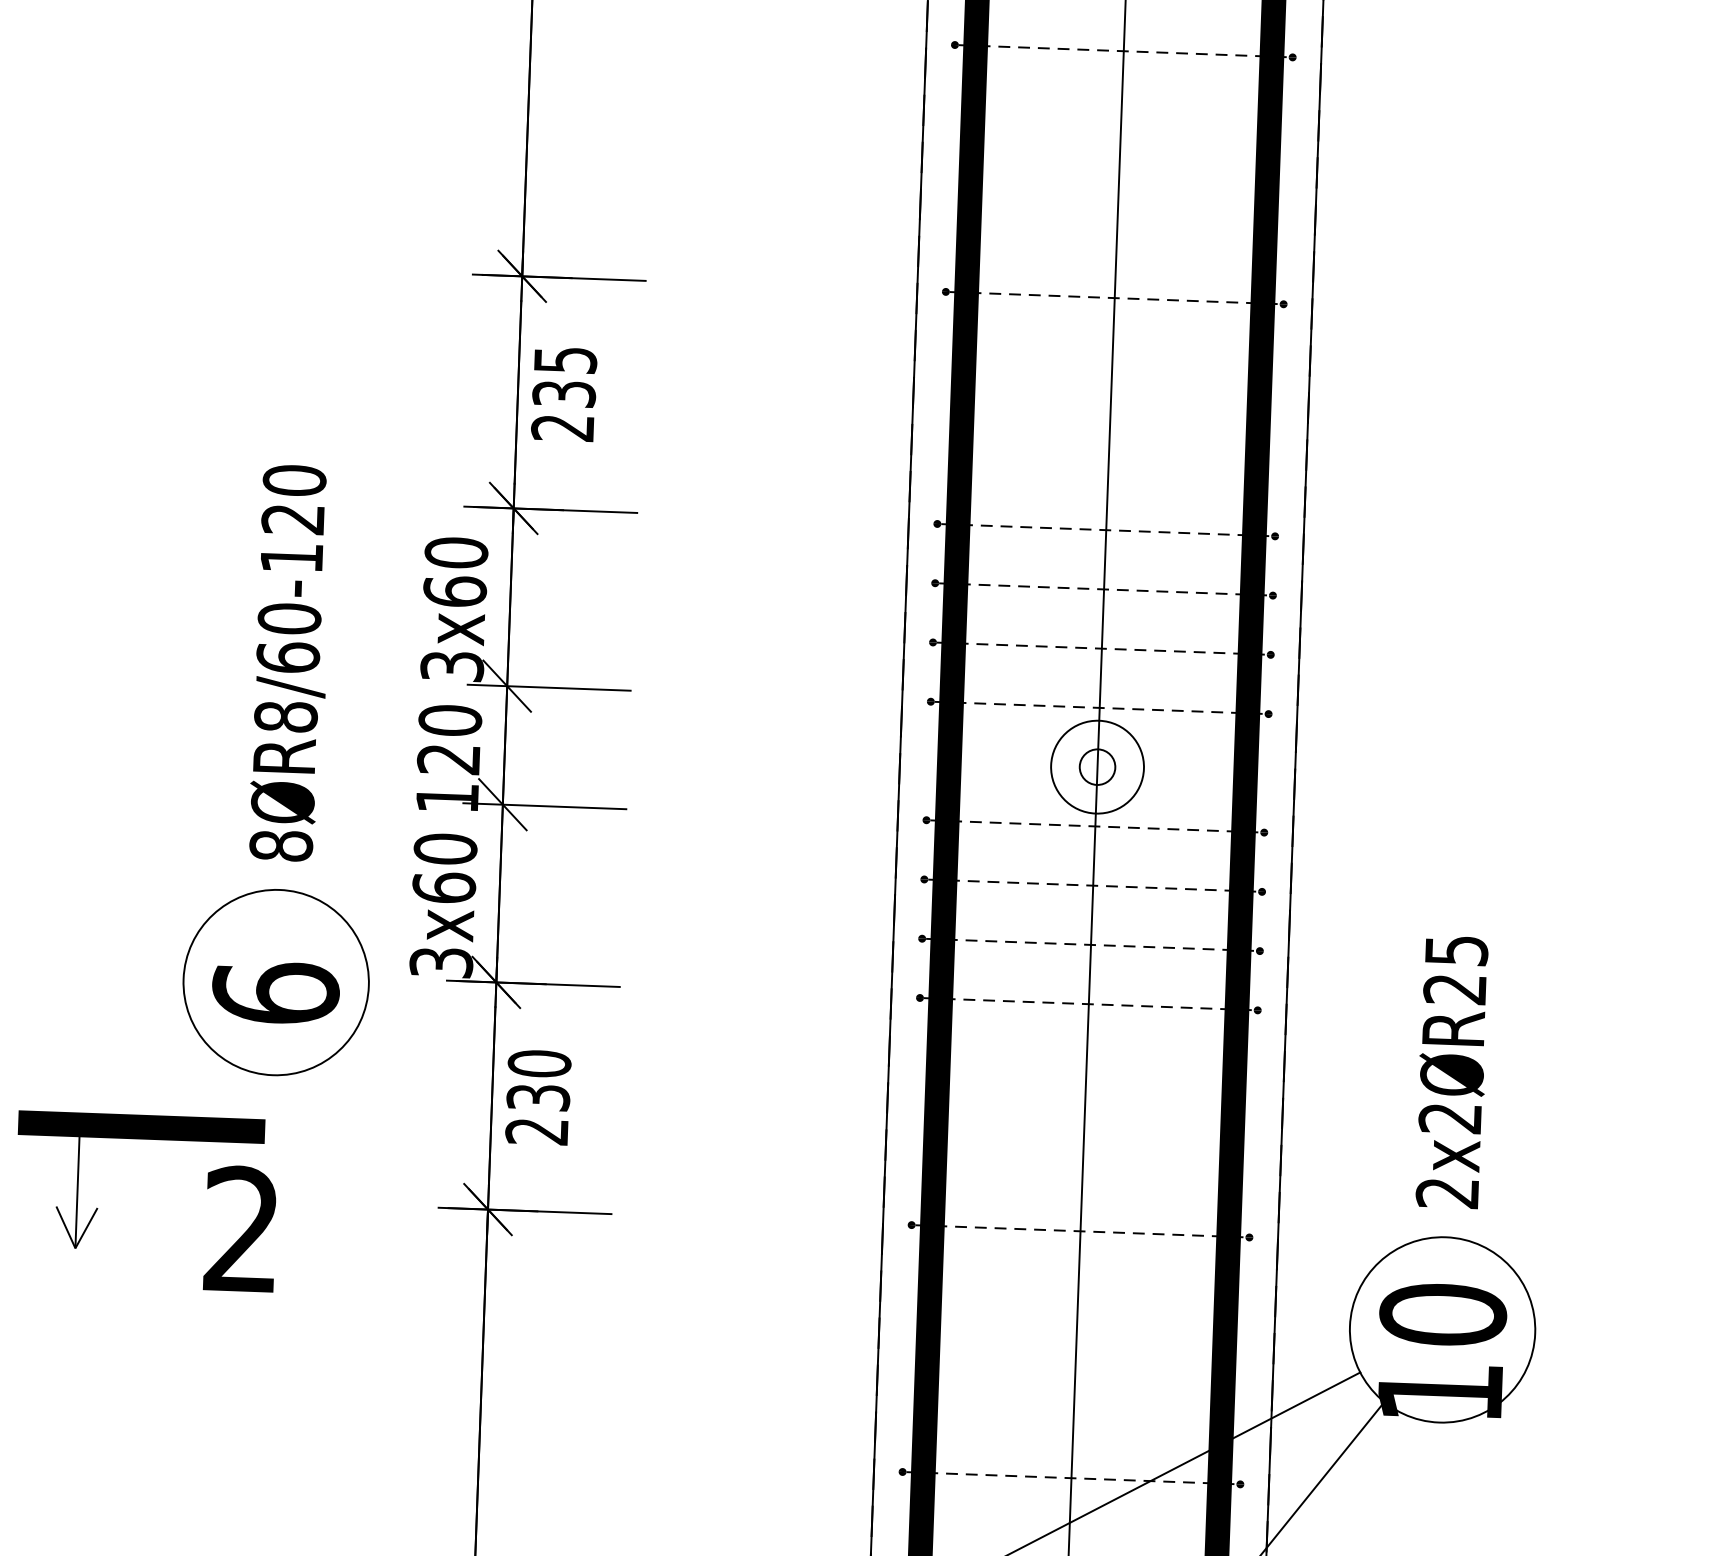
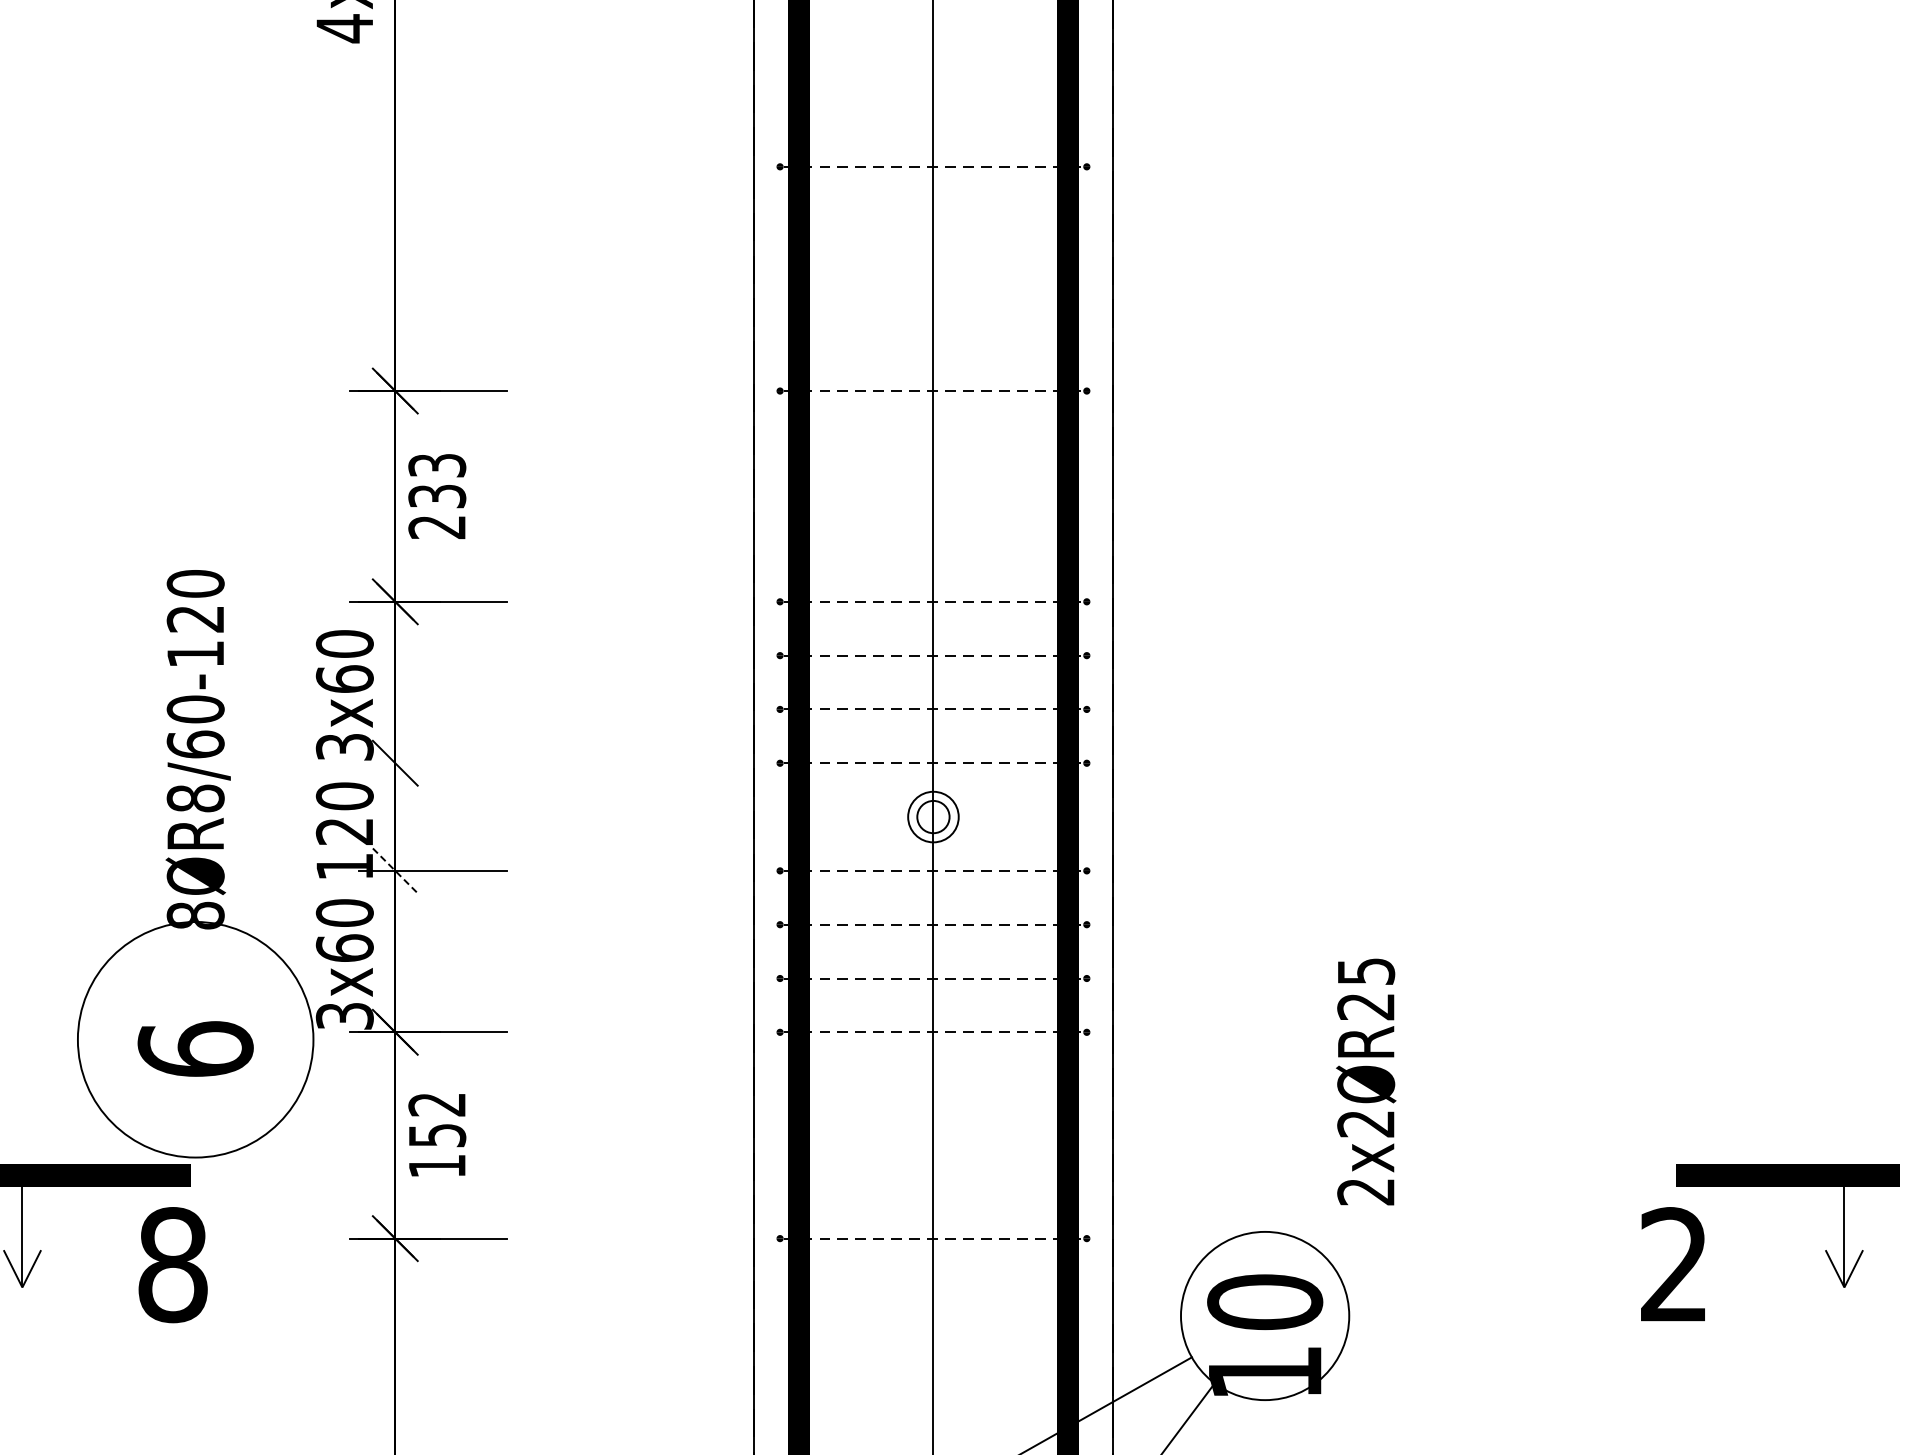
text: (564, 359) -> (436, 465), 235 -> 233
line: (549, 687) -> (433, 763), removed
circle: (1097, 766) -> (933, 816), size x0.6
line: (503, 804) -> (395, 870), solid -> dashed
circle: (276, 982) -> (195, 1039), size x1.4
text: (1452, 1071) -> (1366, 1081), moved
text: (538, 1097) -> (437, 1135), 230 -> 152
text: (241, 1230) -> (172, 1265), 2 -> 8

